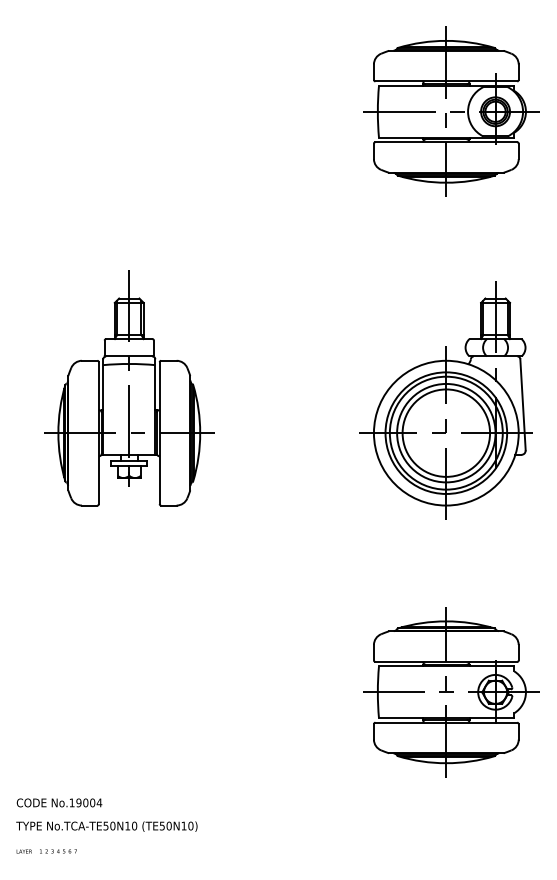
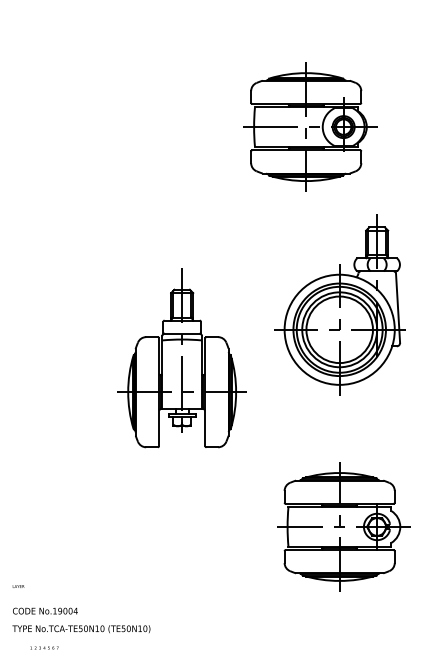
part: (451, 111) -> (310, 126), moved
part: (129, 388) -> (182, 358), moved
text: (23, 851) -> (17, 586), moved

